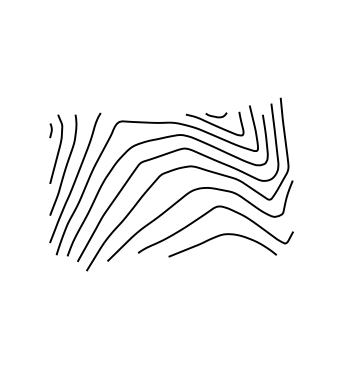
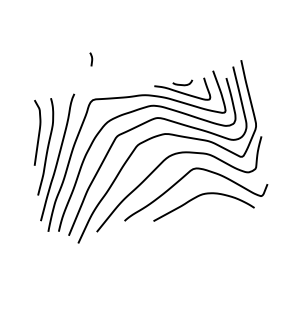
curve: (50, 130) -> (91, 59), moved

